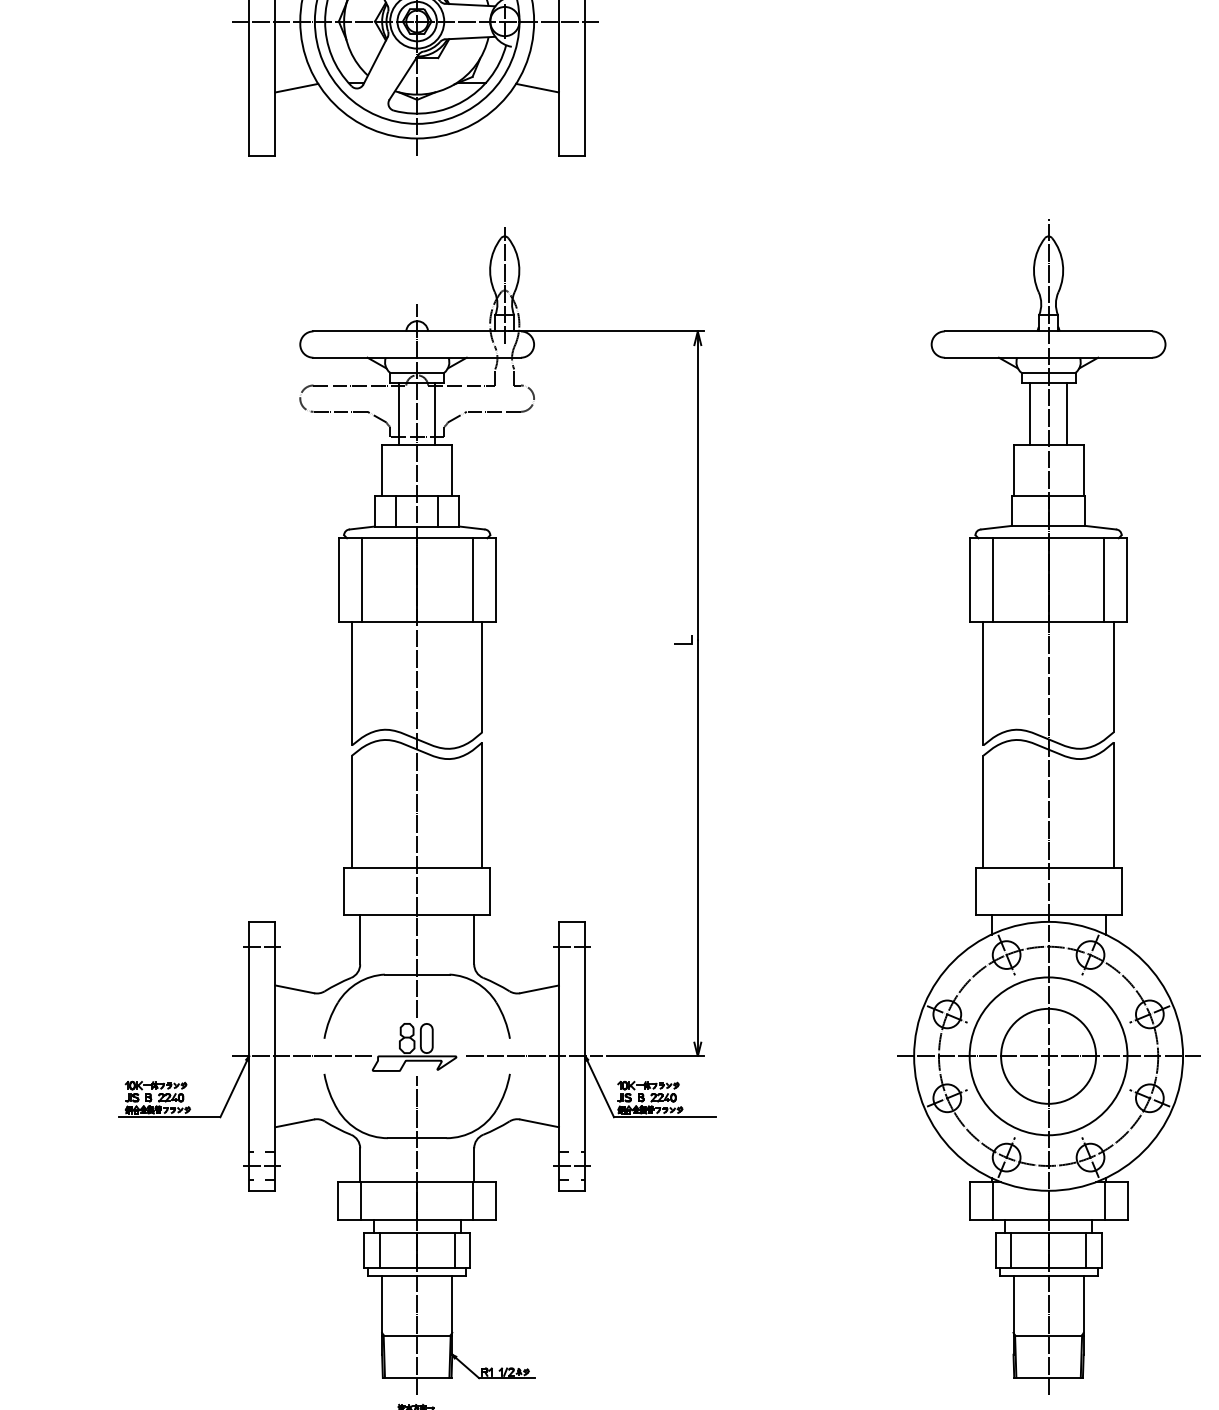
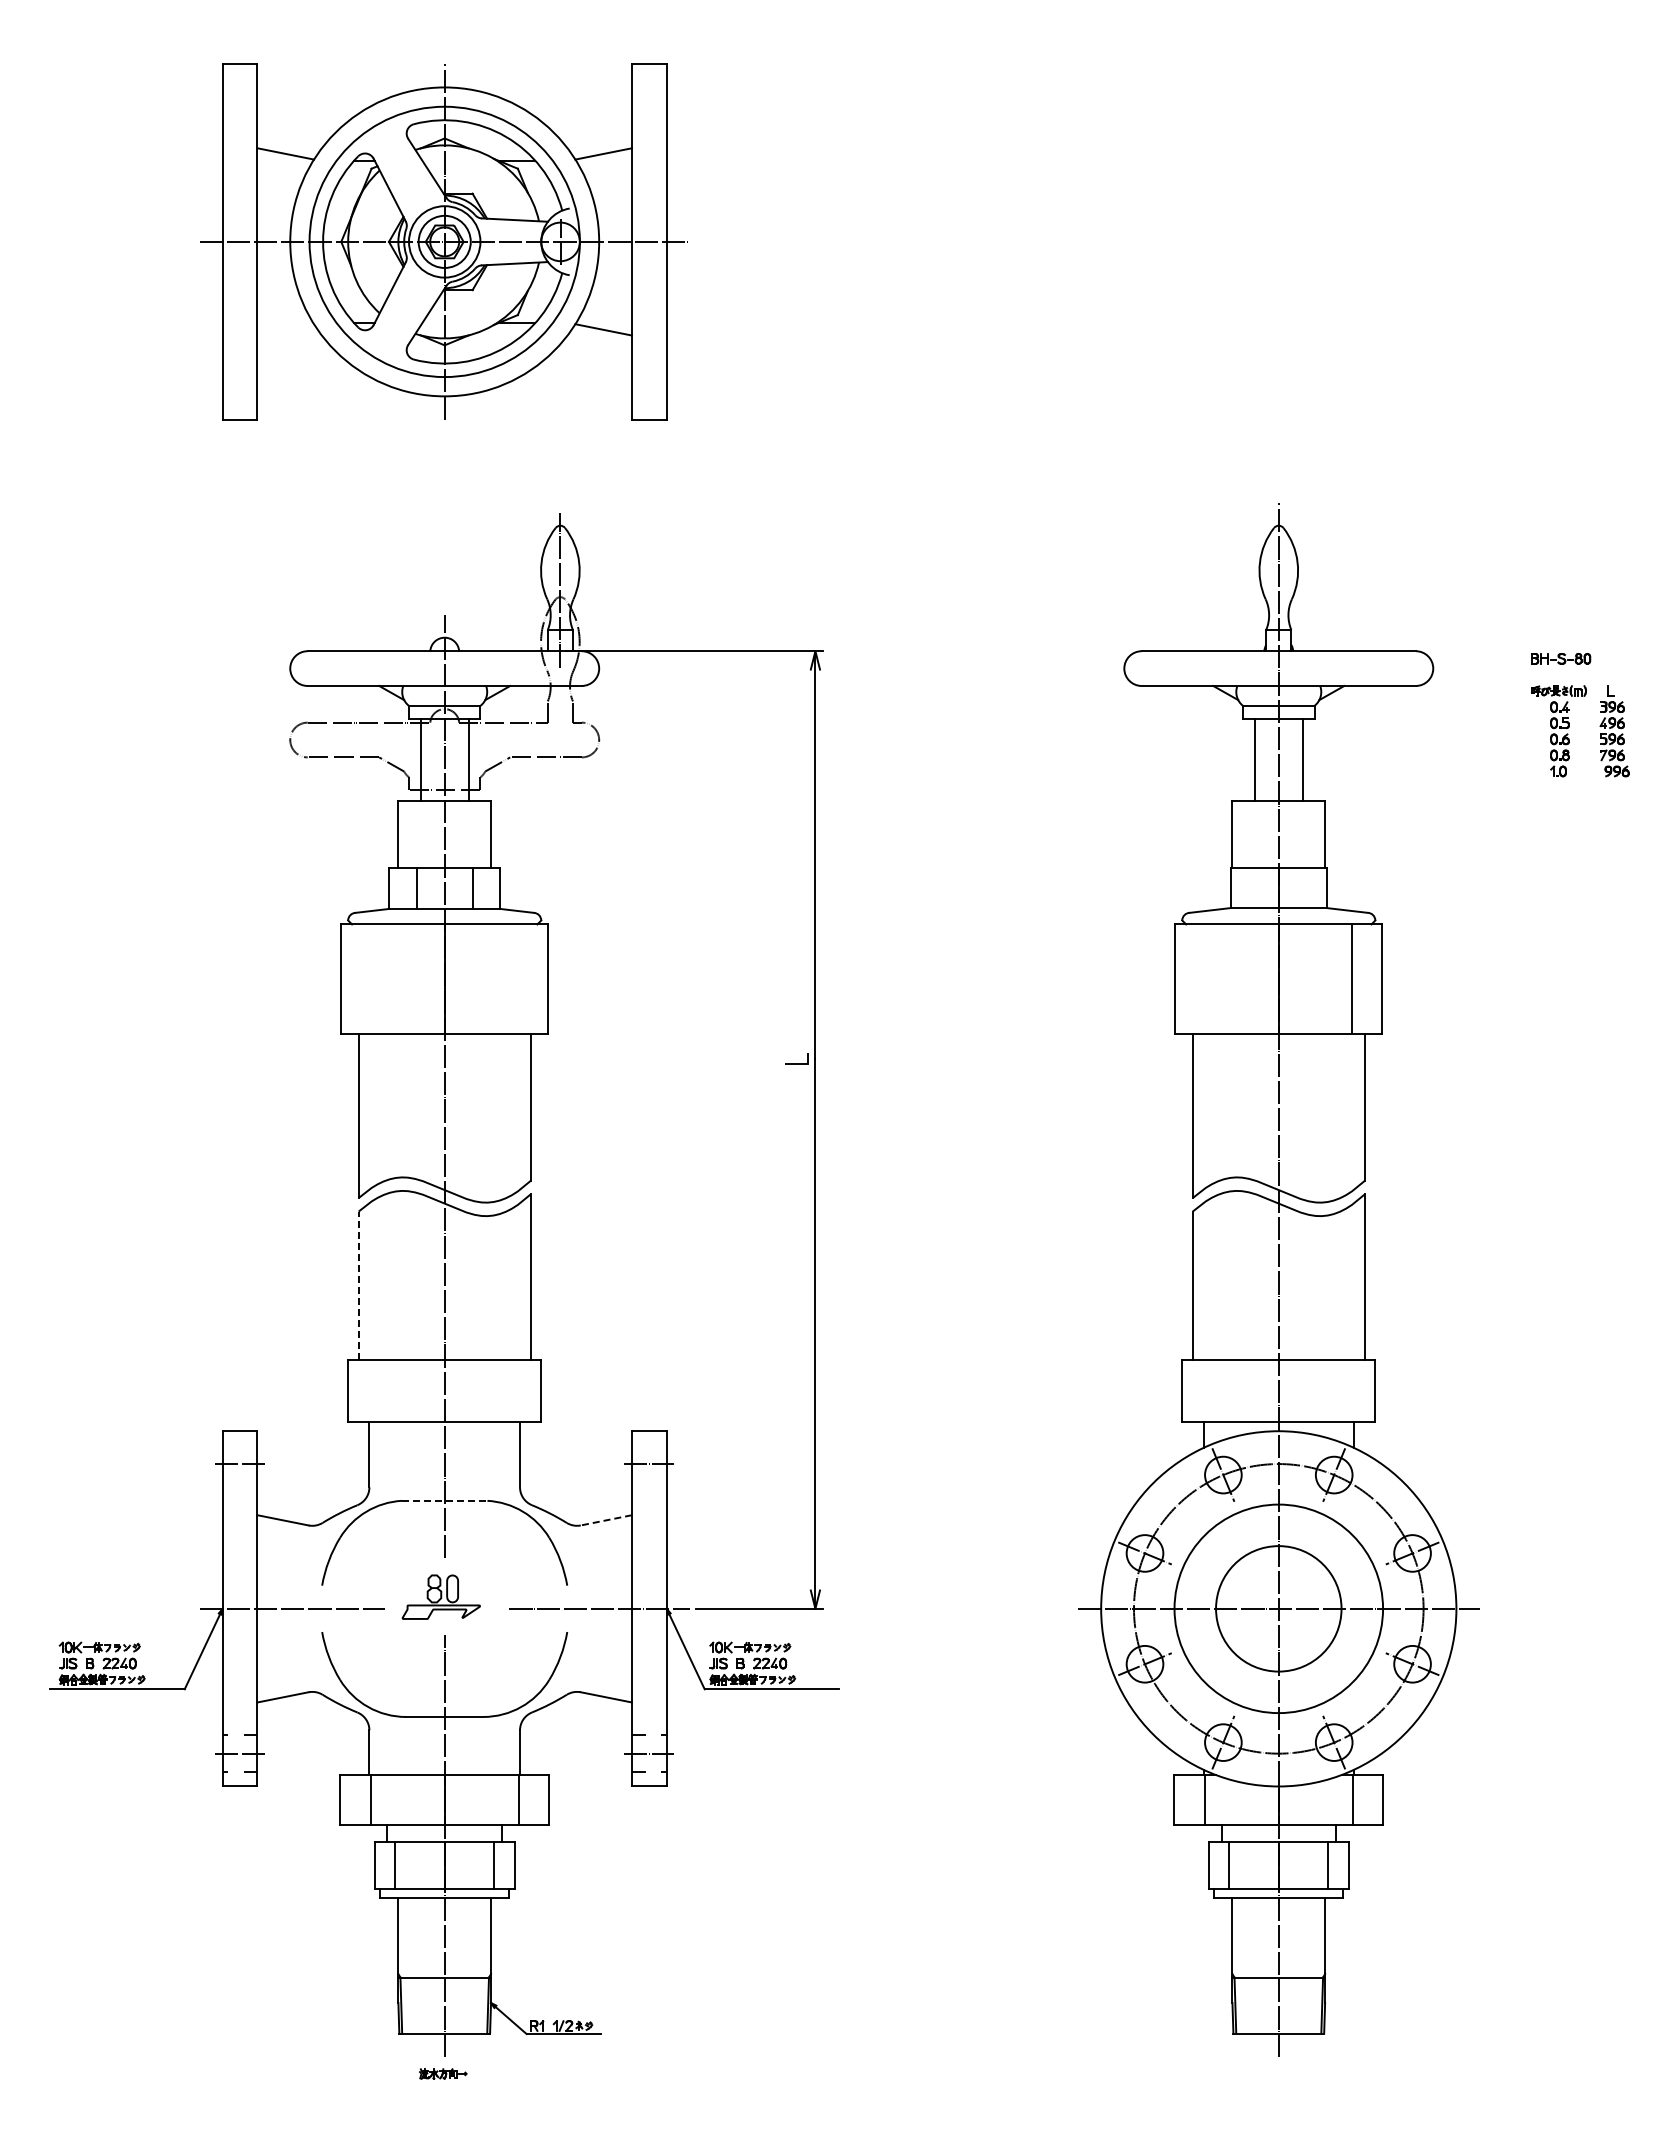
line: (296, 87) -> (285, 329), removed
line: (361, 579) -> (371, 979), removed
line: (472, 579) -> (517, 979), removed
line: (993, 579) -> (1205, 979), removed
line: (351, 811) -> (358, 1285), solid -> dashed
line: (417, 974) -> (444, 1500), solid -> dashed
line: (538, 989) -> (605, 1520), solid -> dashed
part: (414, 1047) -> (441, 1597), size x0.7

